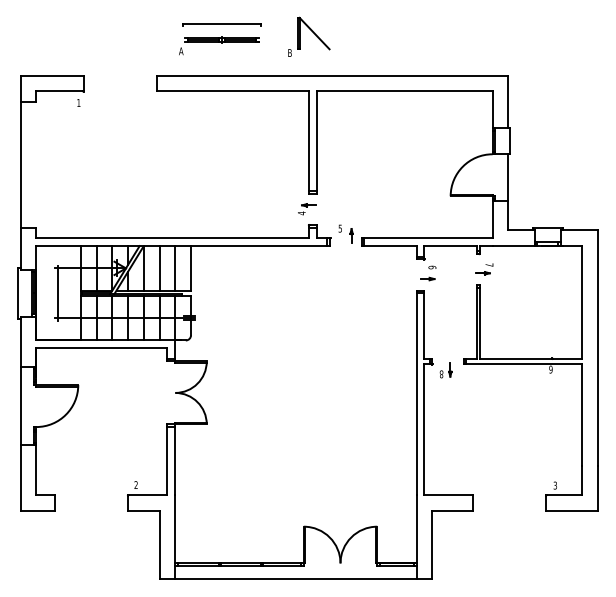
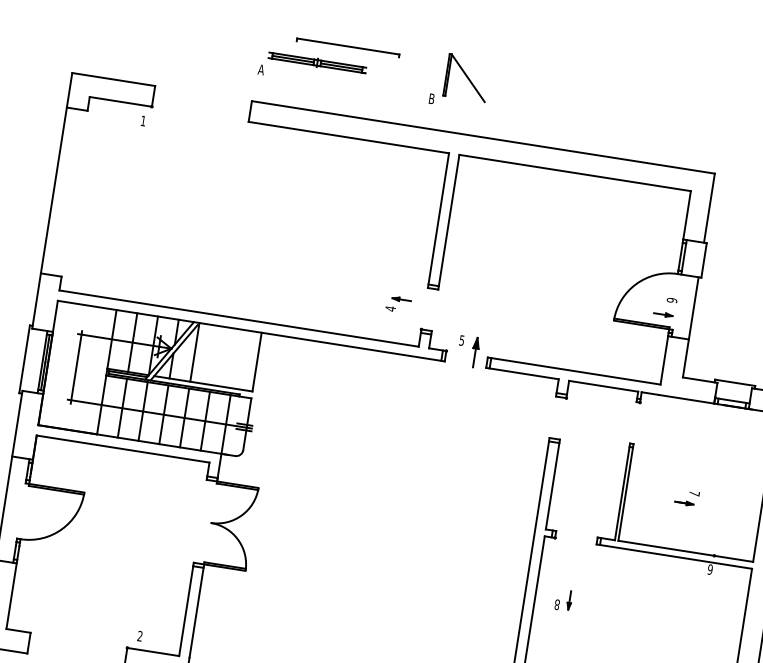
part: (219, 45) -> (312, 70), moved
part: (307, 209) -> (398, 304), moved
part: (351, 235) -> (475, 351), size x1.6
line: (159, 268) -> (215, 355), removed
line: (175, 268) -> (236, 359), removed
part: (484, 269) -> (687, 498), moved
part: (428, 273) -> (665, 307), moved
part: (445, 370) -> (563, 600), moved

